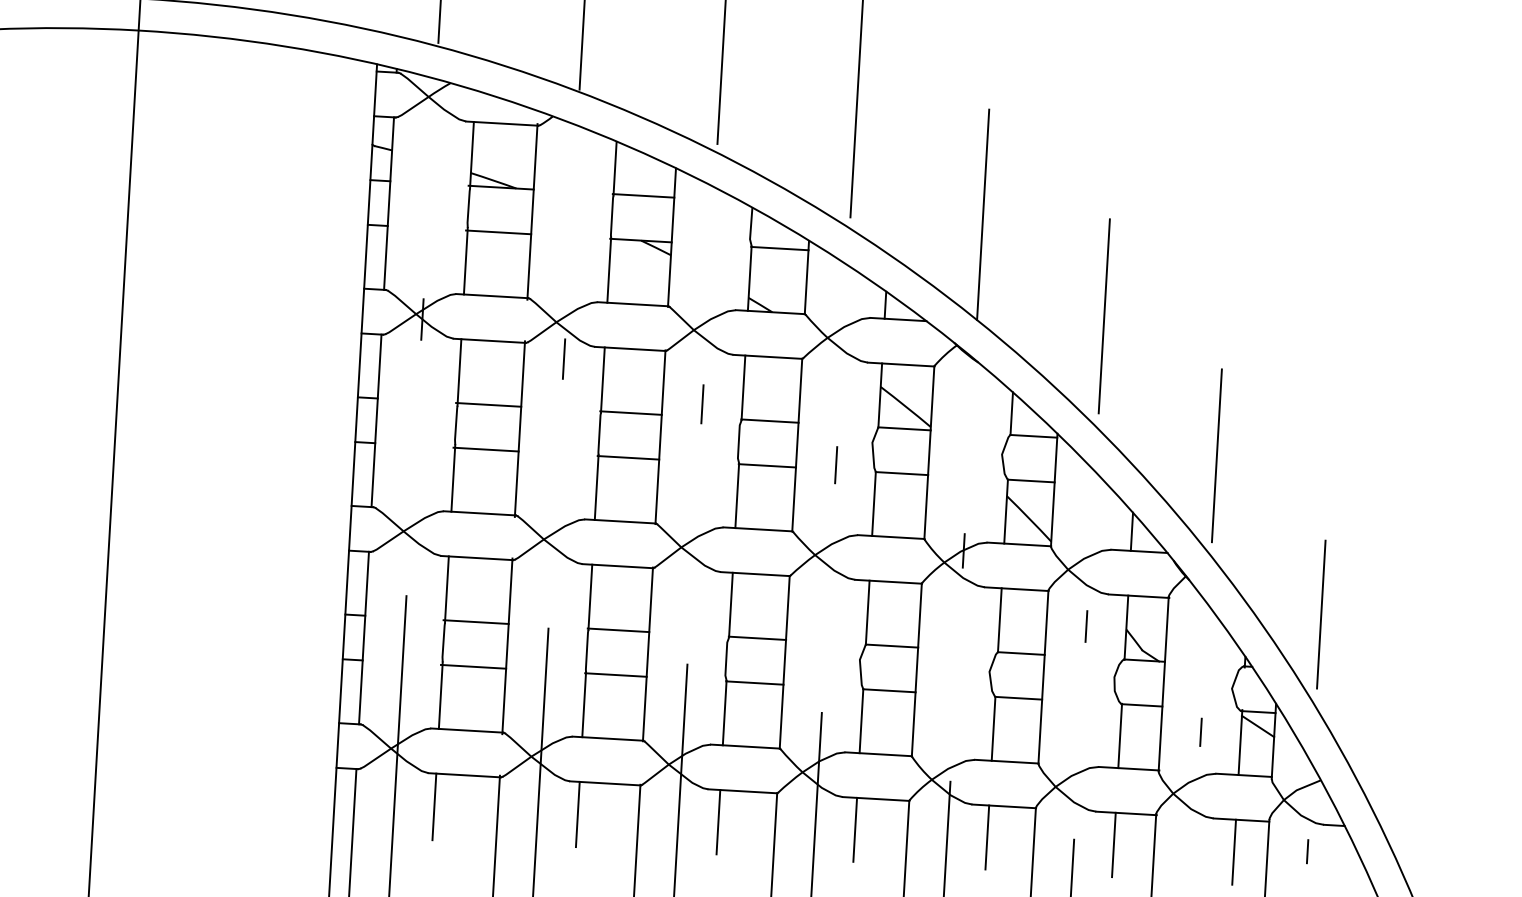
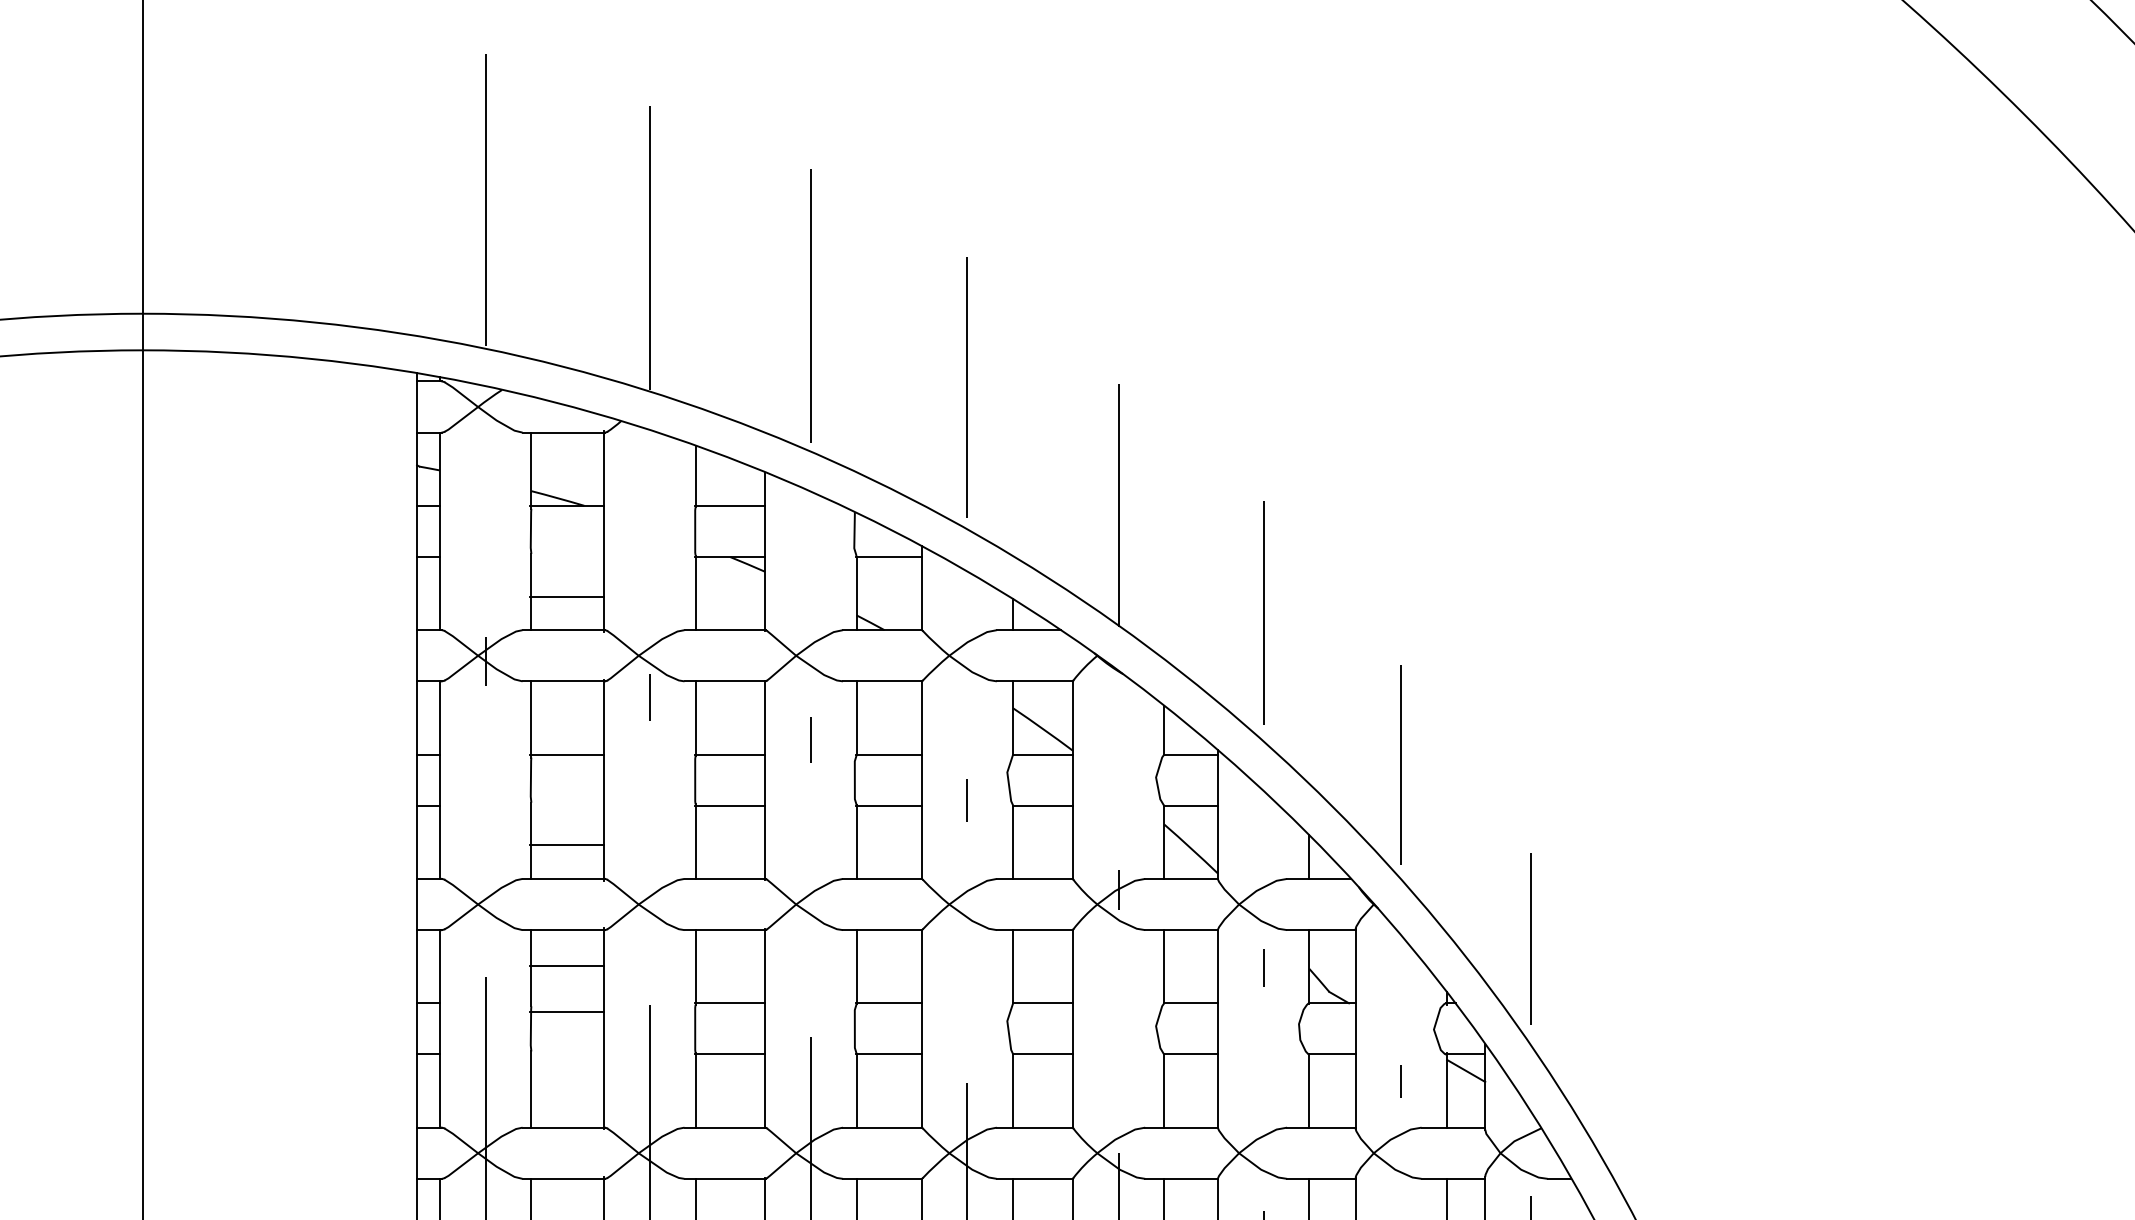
line: (498, 232) -> (566, 597), moved
line: (485, 449) -> (566, 844), moved
line: (475, 622) -> (566, 966), moved
line: (473, 666) -> (566, 1012), moved

